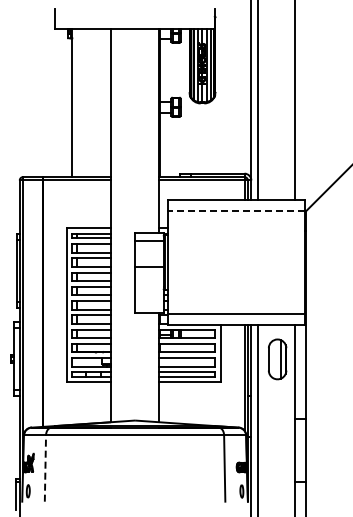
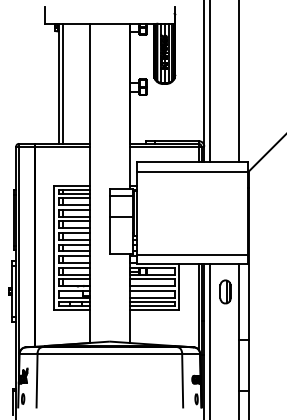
line: (76, 103) -> (62, 84), added
line: (236, 211) -> (192, 171), dashed -> solid
part: (277, 359) -> (225, 292), size x0.71
line: (45, 468) -> (37, 380), dashed -> solid

